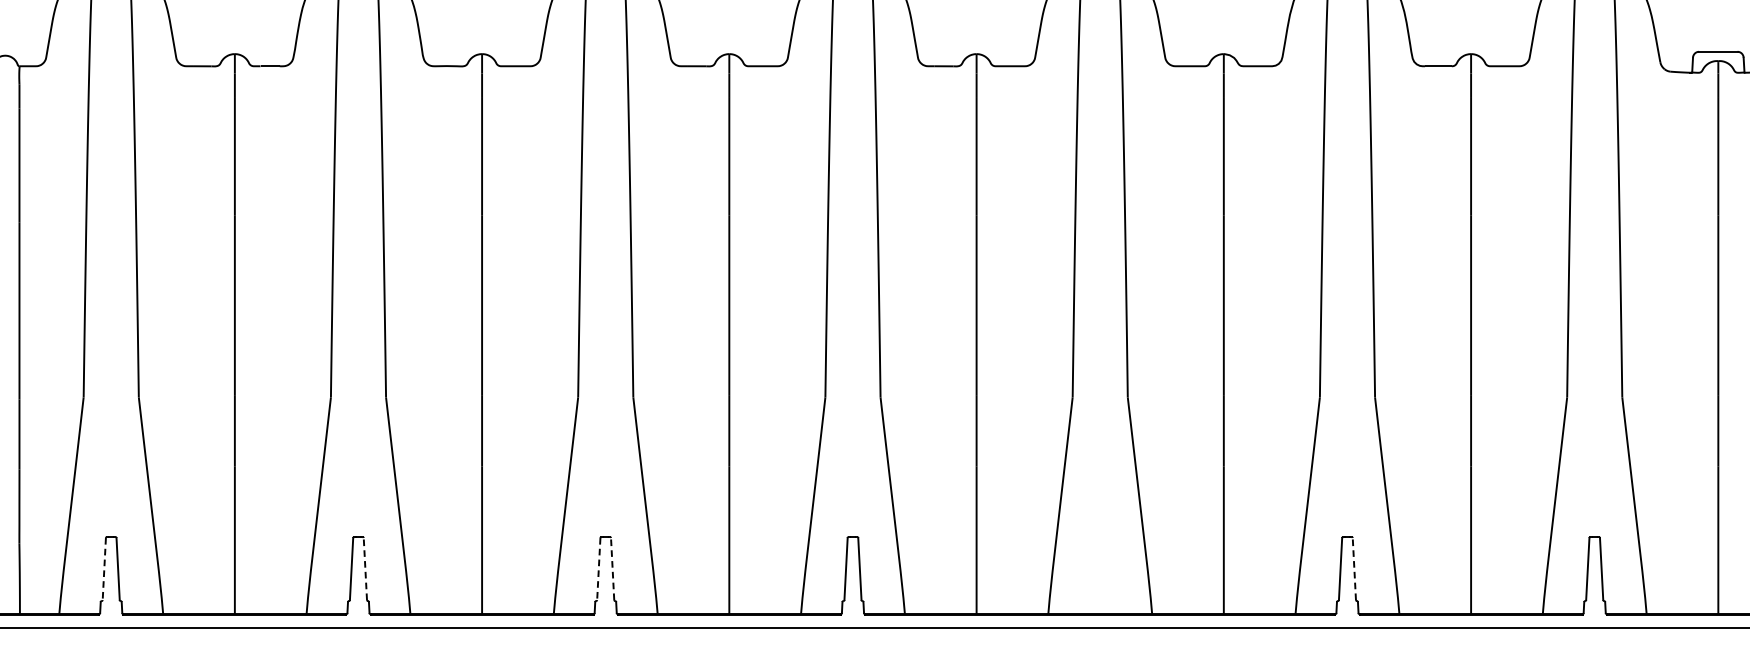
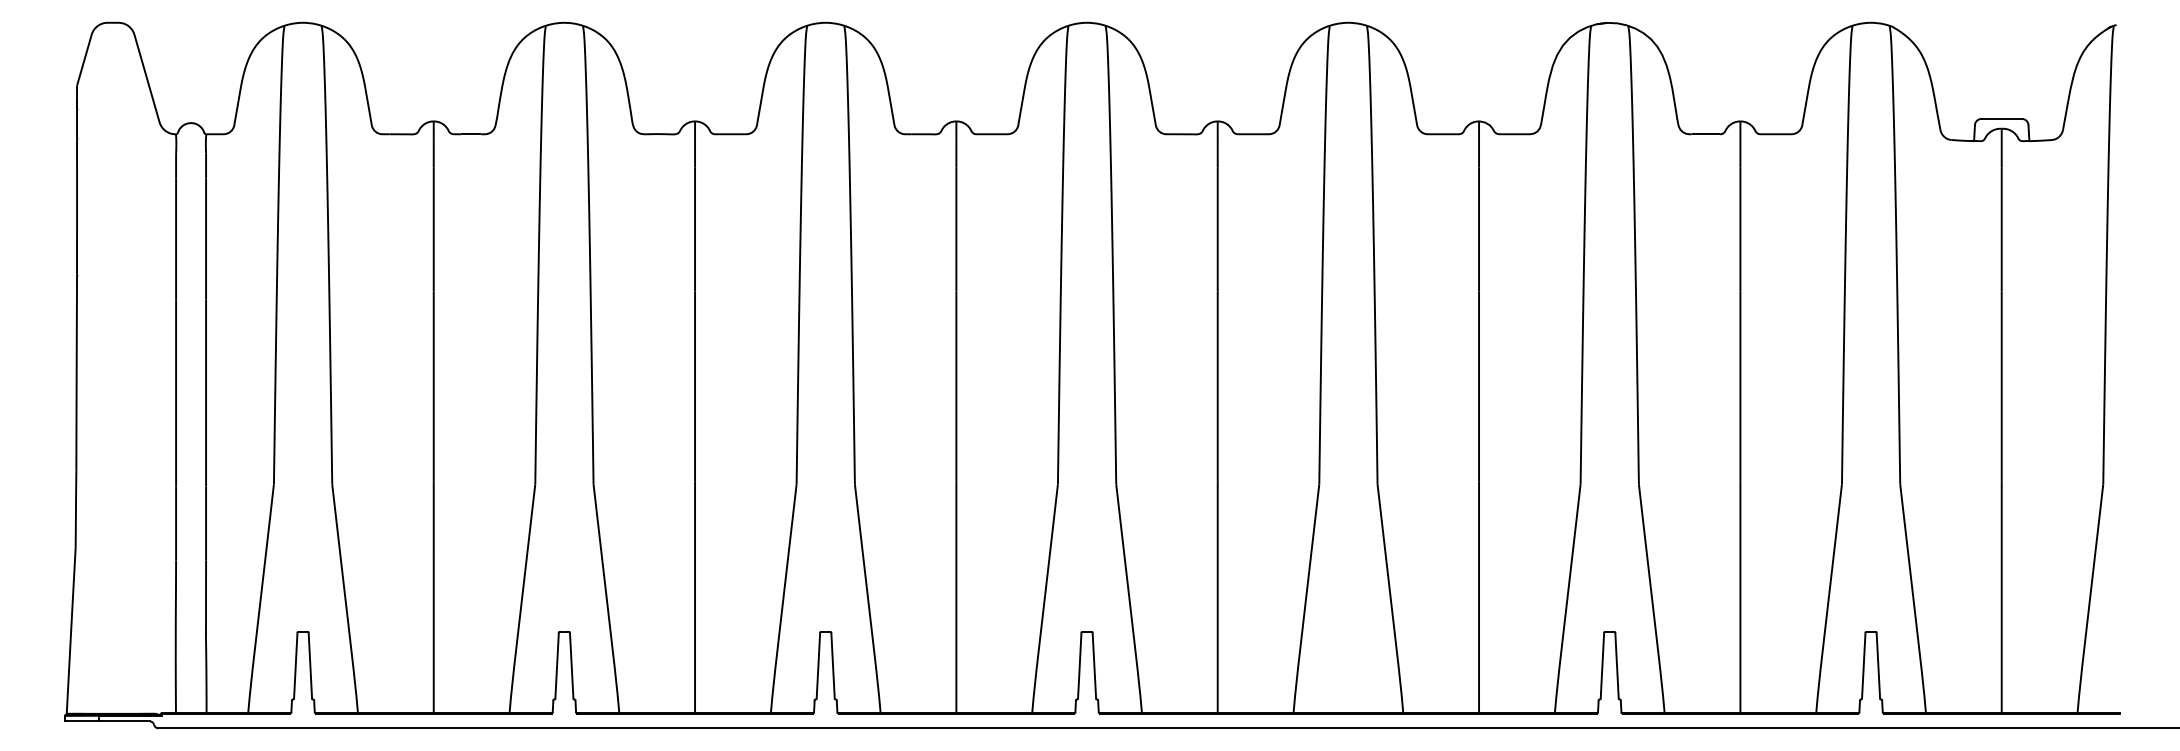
line: (104, 568) -> (295, 665), dashed -> solid
line: (365, 568) -> (571, 665), dashed -> solid
line: (598, 568) -> (818, 665), dashed -> solid
line: (613, 568) -> (833, 665), dashed -> solid
line: (1354, 568) -> (1617, 665), dashed -> solid

